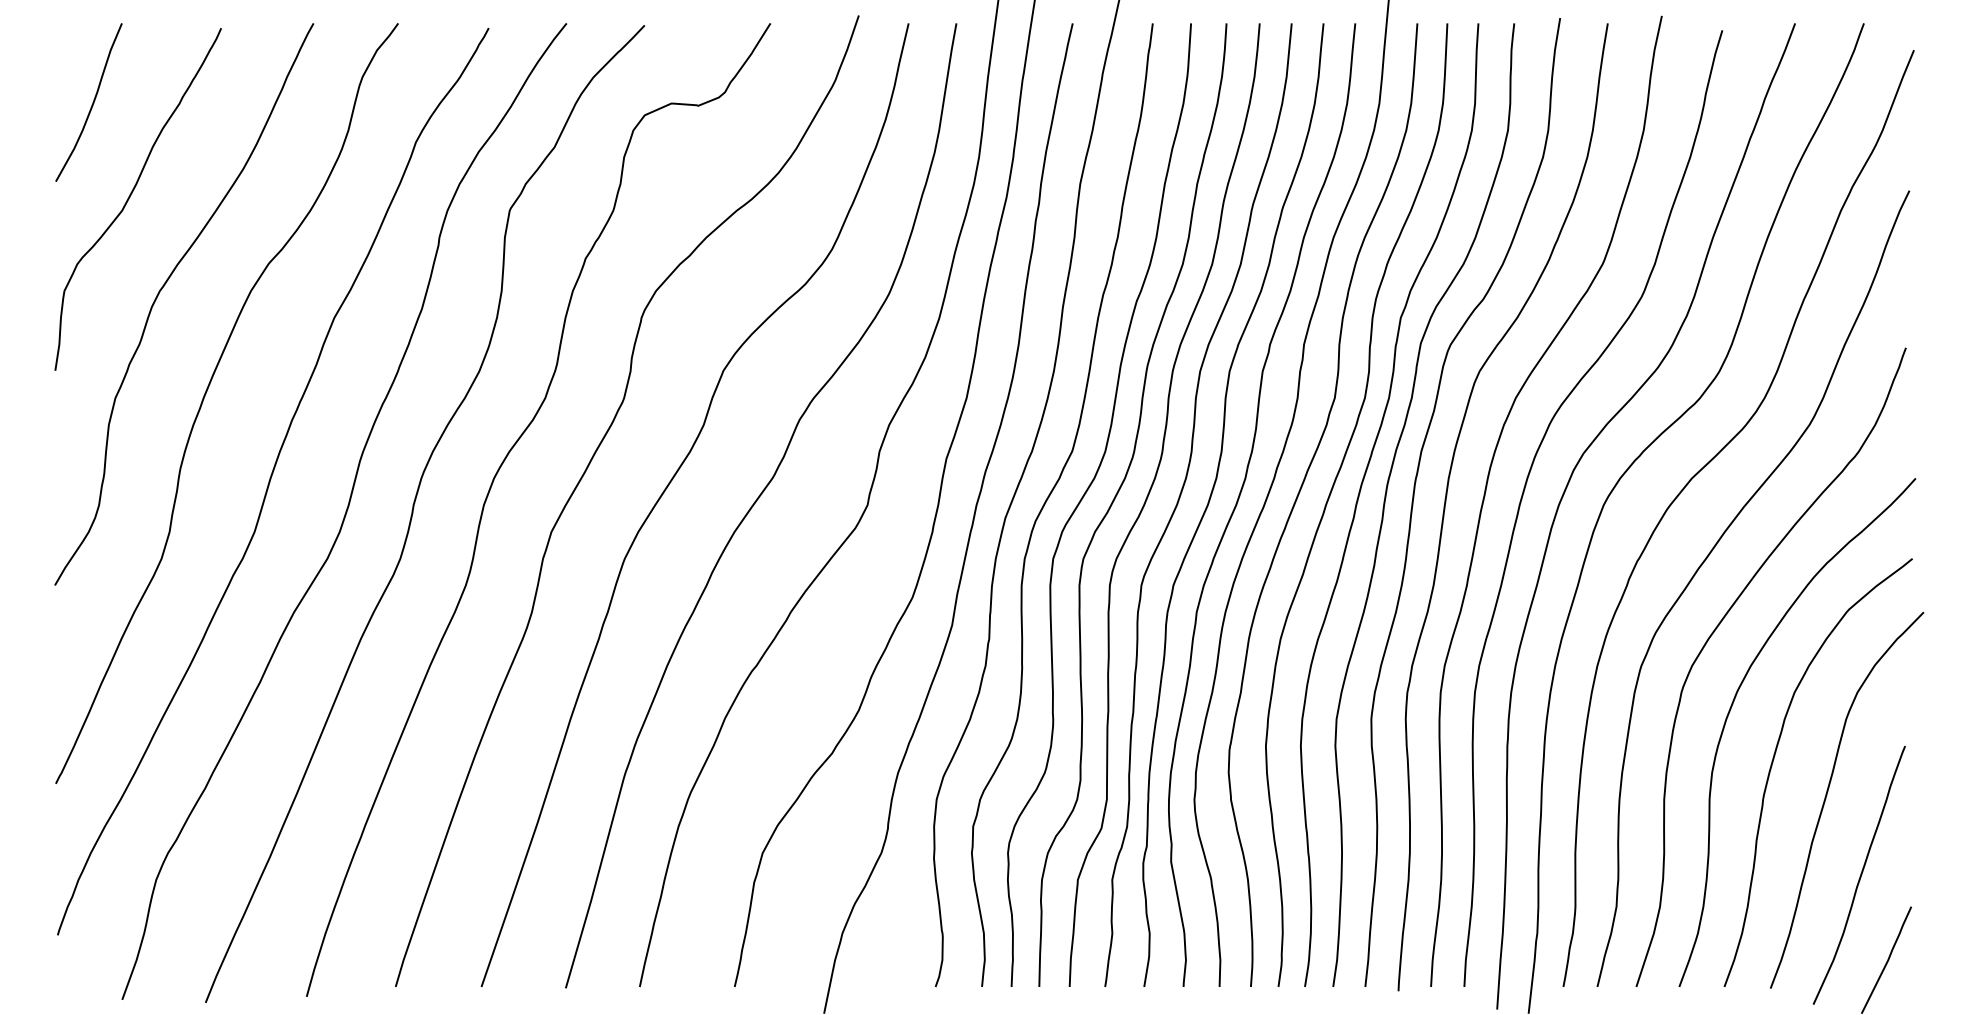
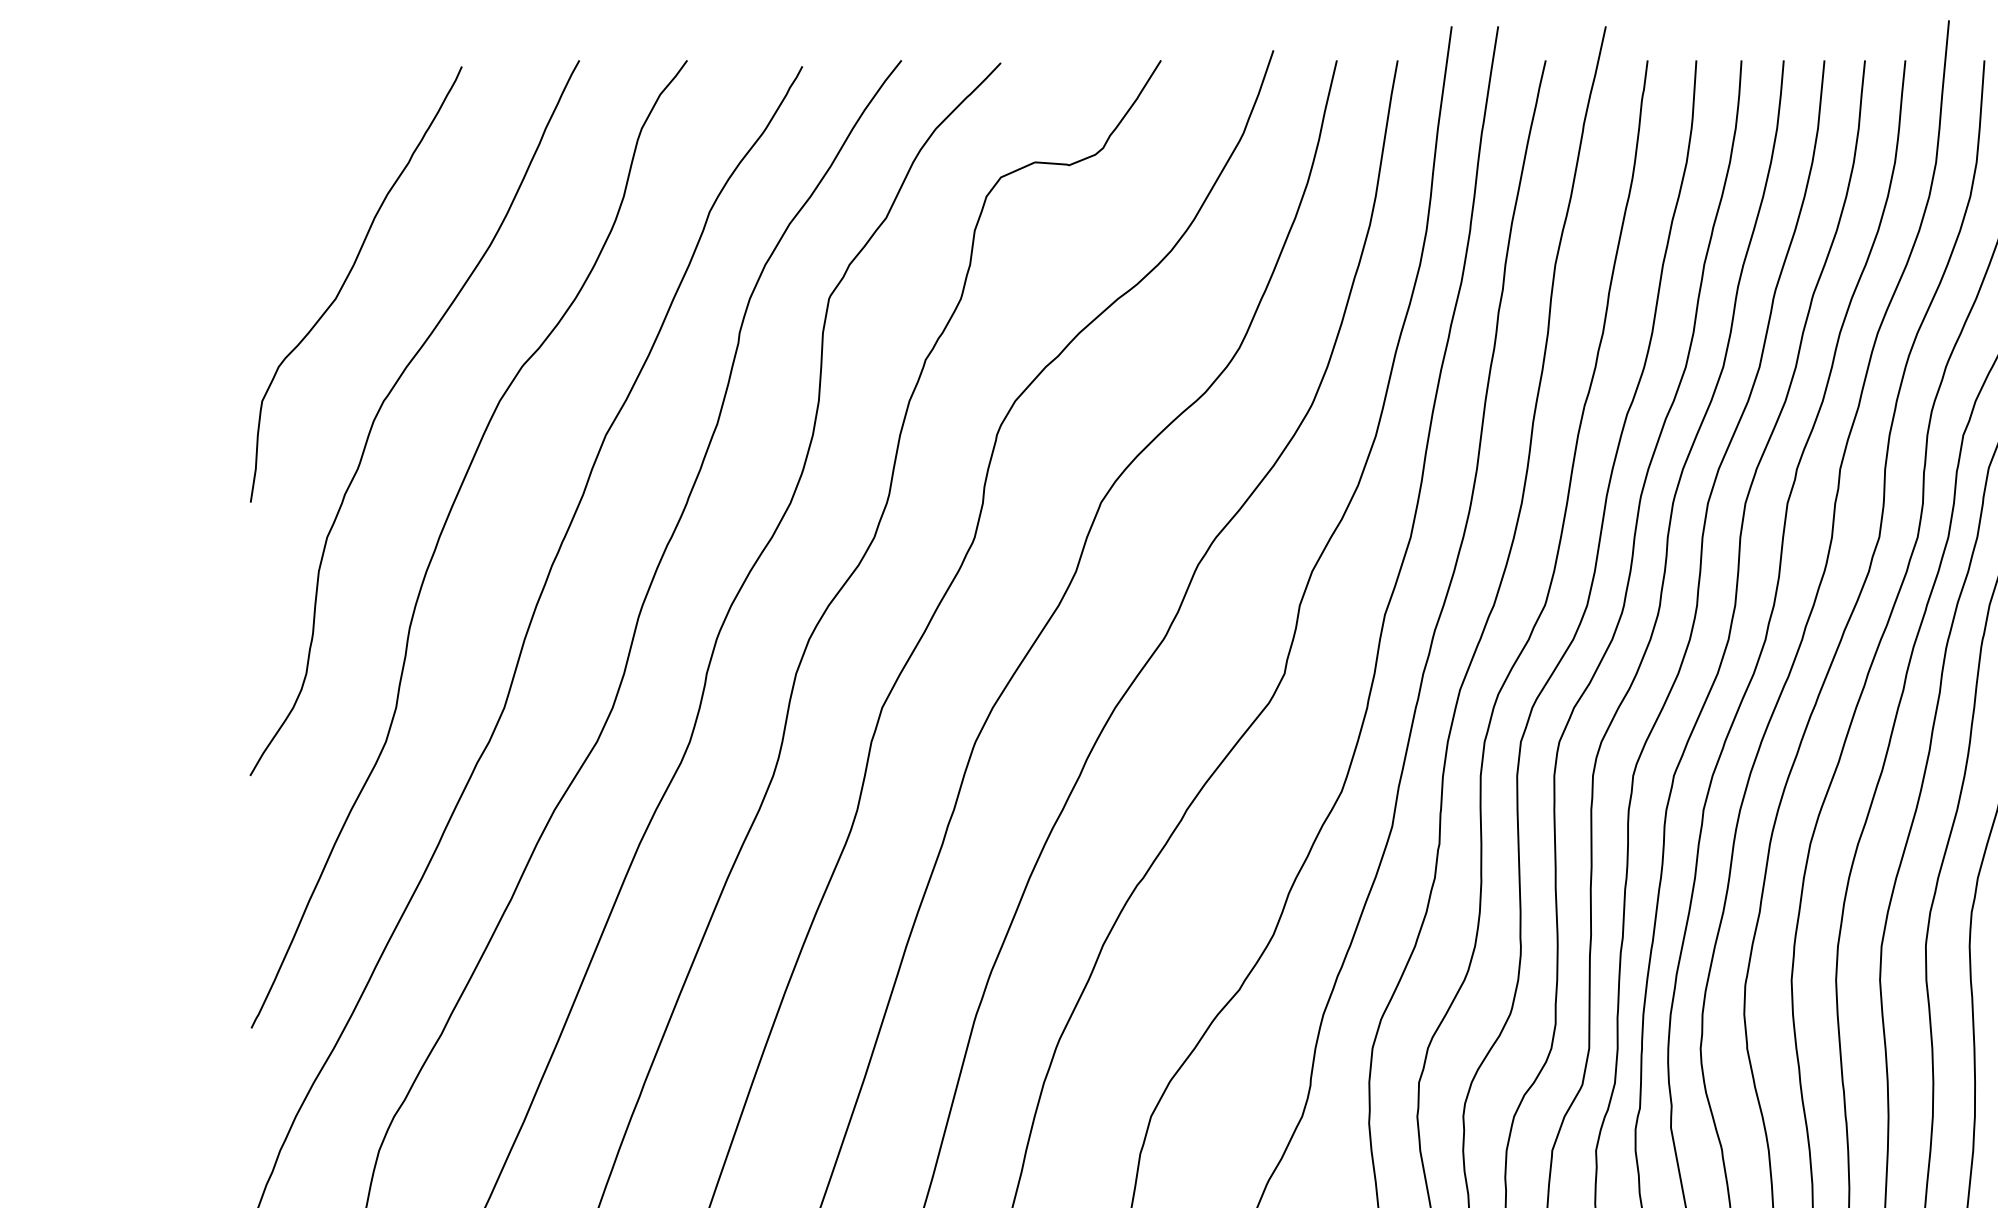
curve: (91, 104) -> (296, 163), removed

